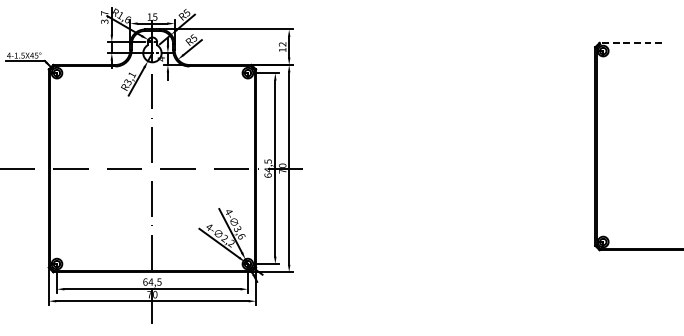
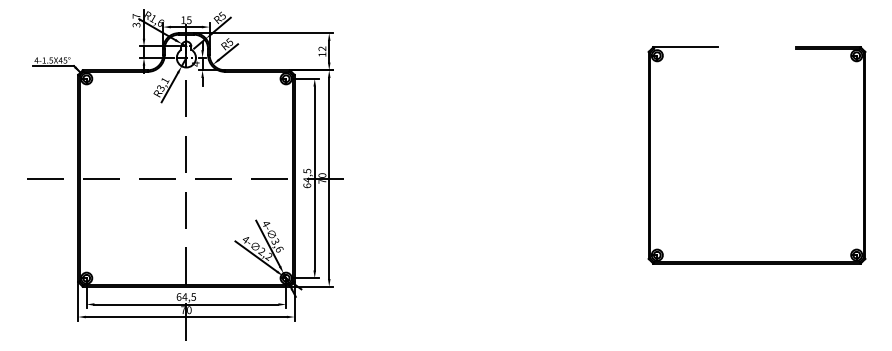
line: (630, 43) -> (685, 47), dashed -> solid

